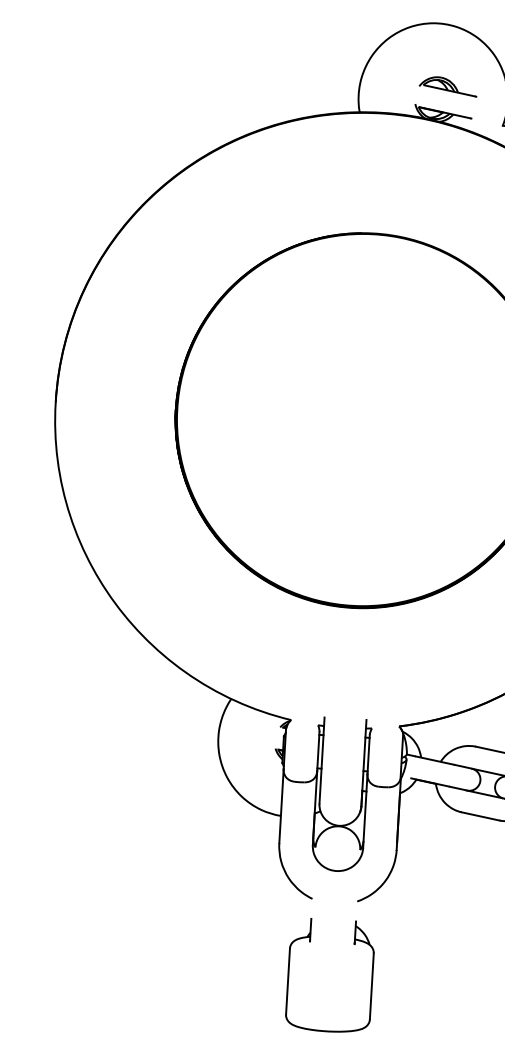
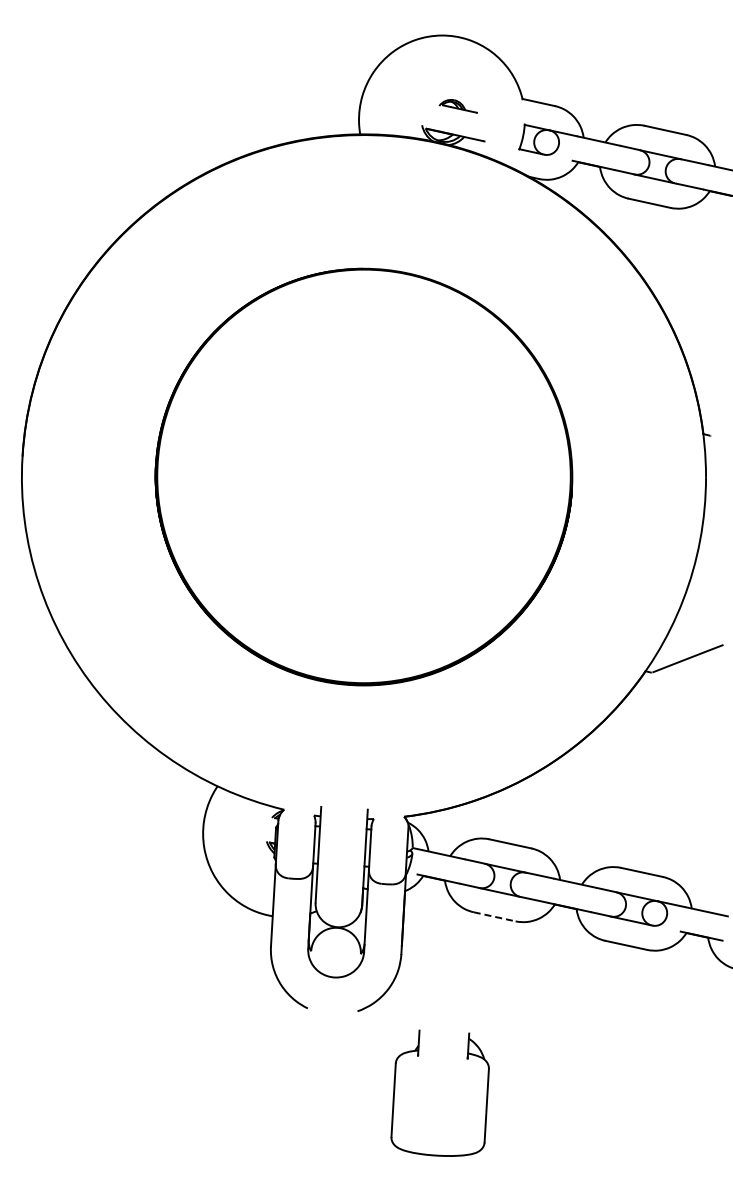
part: (448, 87) -> (458, 106), size x0.6
line: (481, 816) -> (495, 916), solid -> dashed
part: (310, 942) -> (418, 1056), moved

